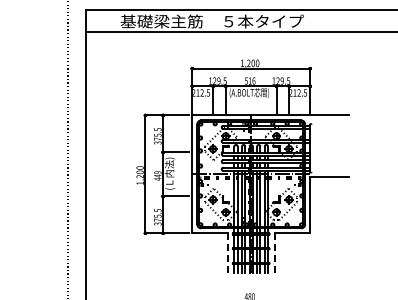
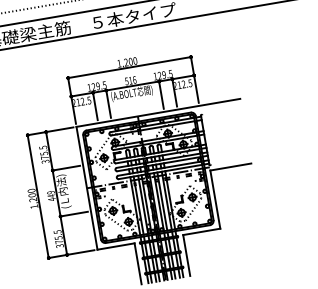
line: (227, 252) -> (137, 263), dashed -> solid
line: (274, 252) -> (186, 255), dashed -> solid

